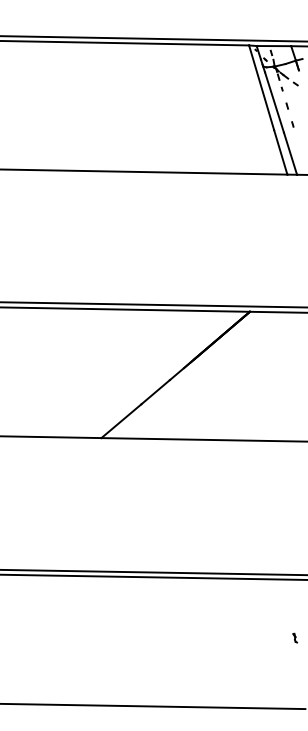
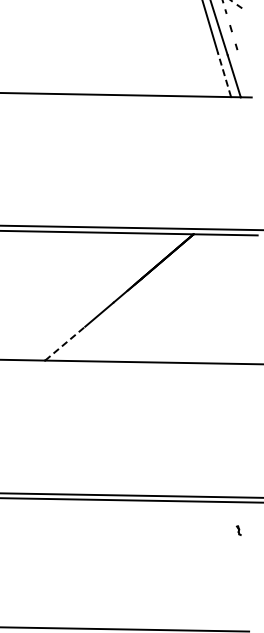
line: (280, 151) -> (224, 73), solid -> dashed
line: (121, 420) -> (65, 342), solid -> dashed
part: (295, 637) -> (239, 529), moved

